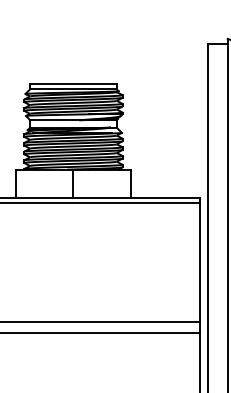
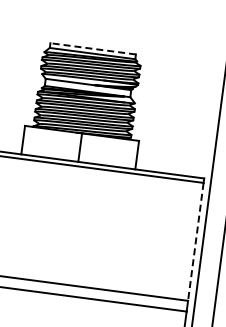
line: (72, 84) -> (92, 48), solid -> dashed
line: (200, 262) -> (195, 242), solid -> dashed

